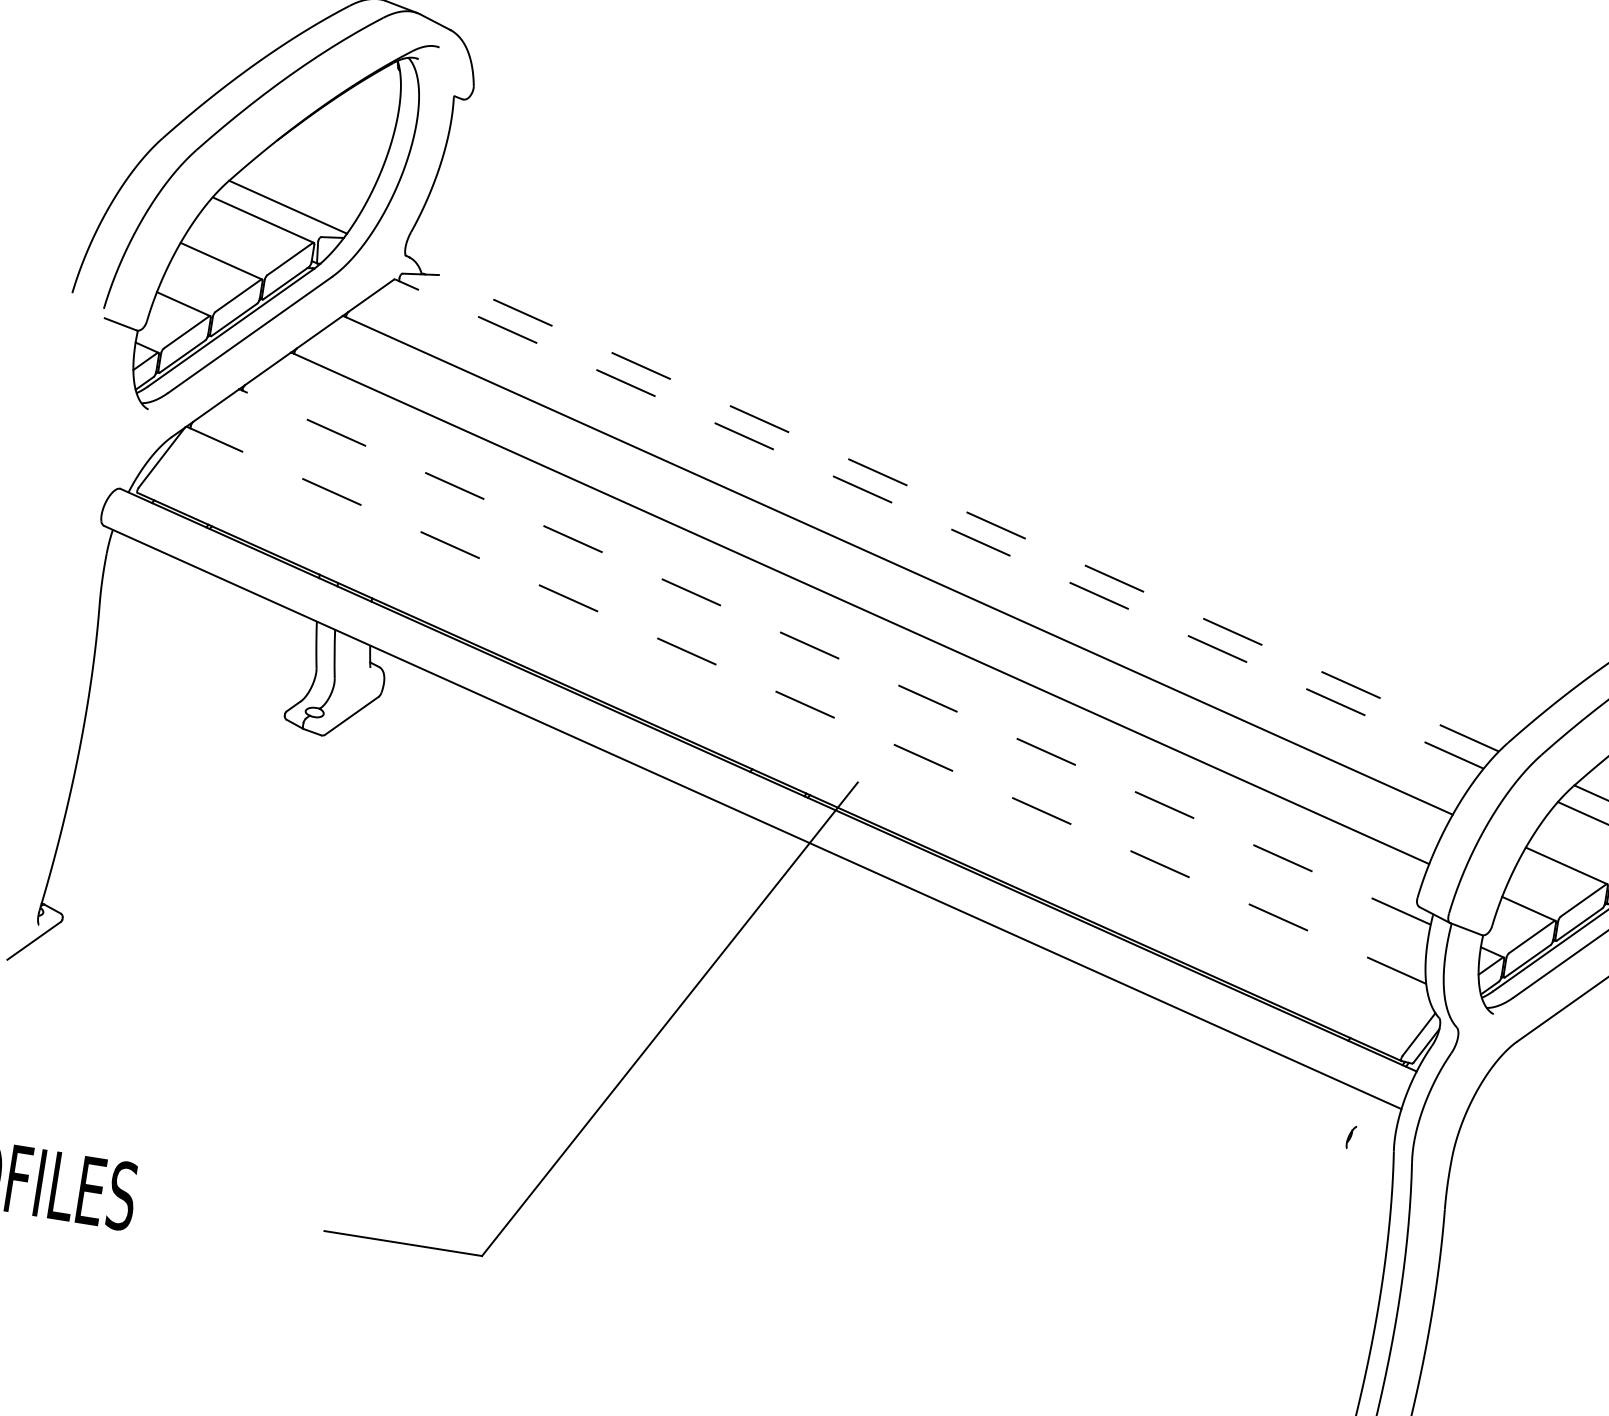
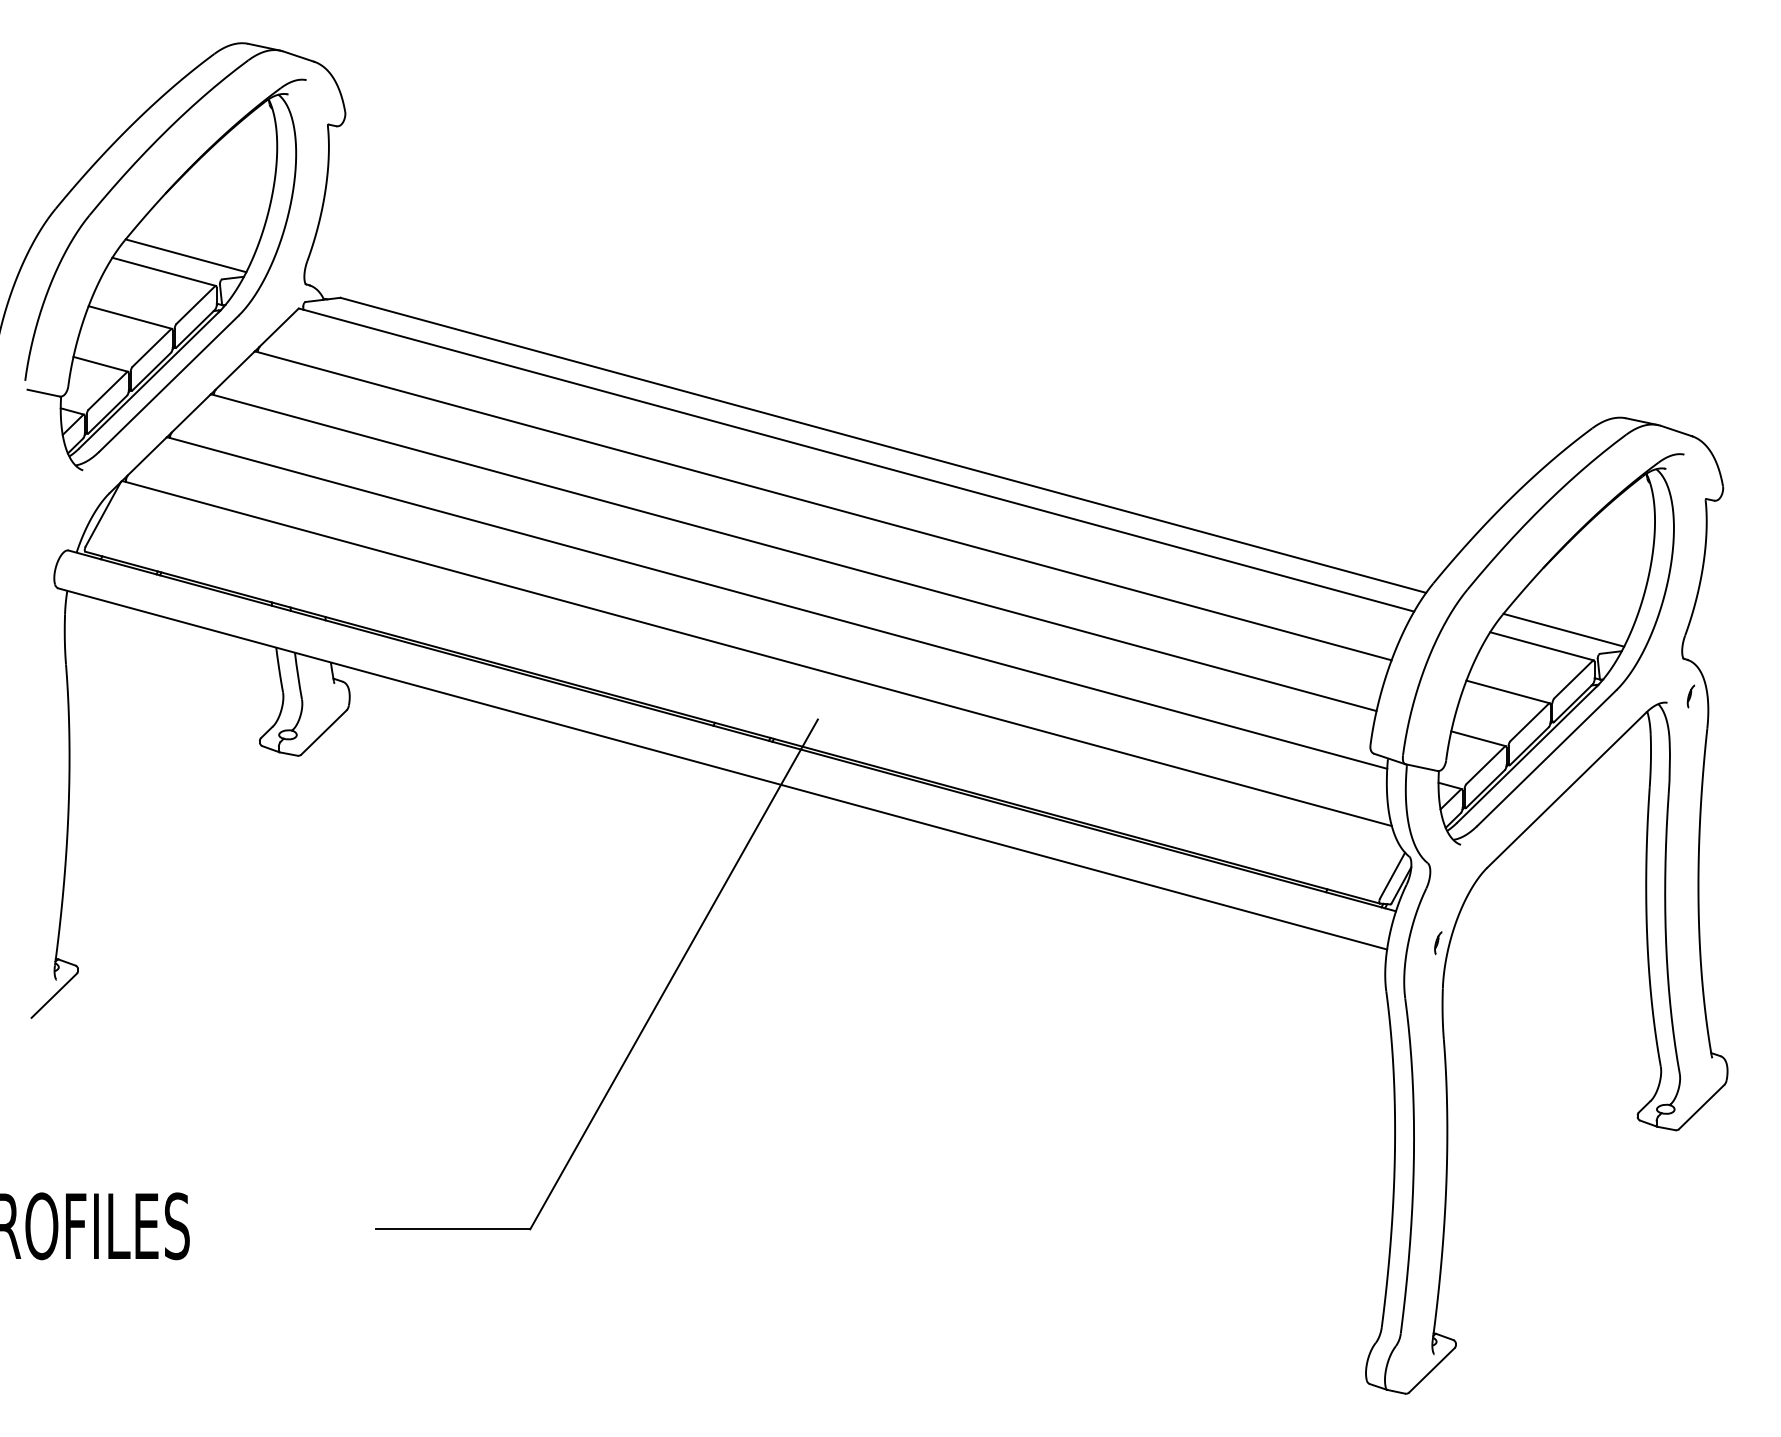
line: (968, 513) -> (882, 445), dashed -> solid
line: (939, 524) -> (856, 460), dashed -> solid
line: (834, 656) -> (776, 602), dashed -> solid
line: (806, 705) -> (757, 653), dashed -> solid
part: (1351, 1137) -> (1438, 943), moved

